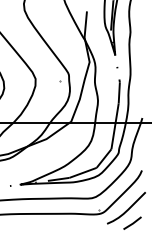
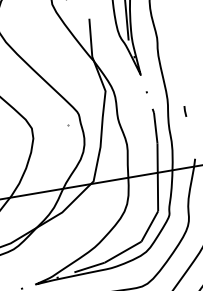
line: (141, 84) -> (185, 110), added

